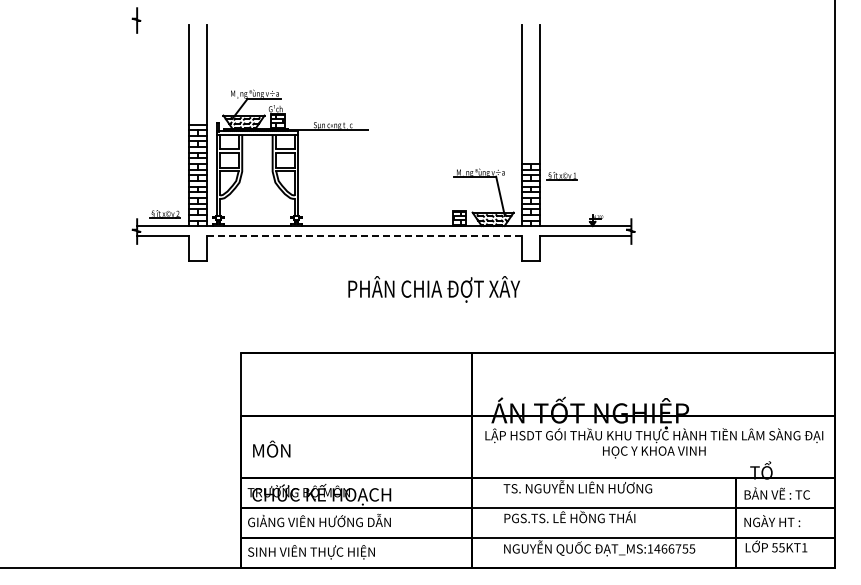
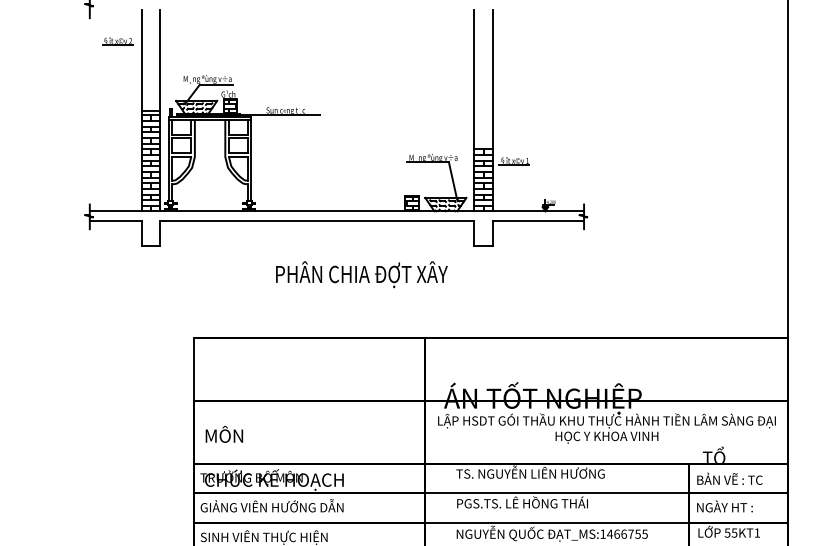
part: (164, 214) -> (117, 41), moved
line: (364, 236) -> (317, 221), dashed -> solid
text: (433, 289) -> (361, 274), moved

